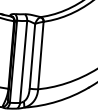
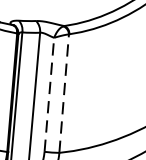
line: (40, 55) -> (63, 93), solid -> dashed
line: (32, 56) -> (49, 95), solid -> dashed

